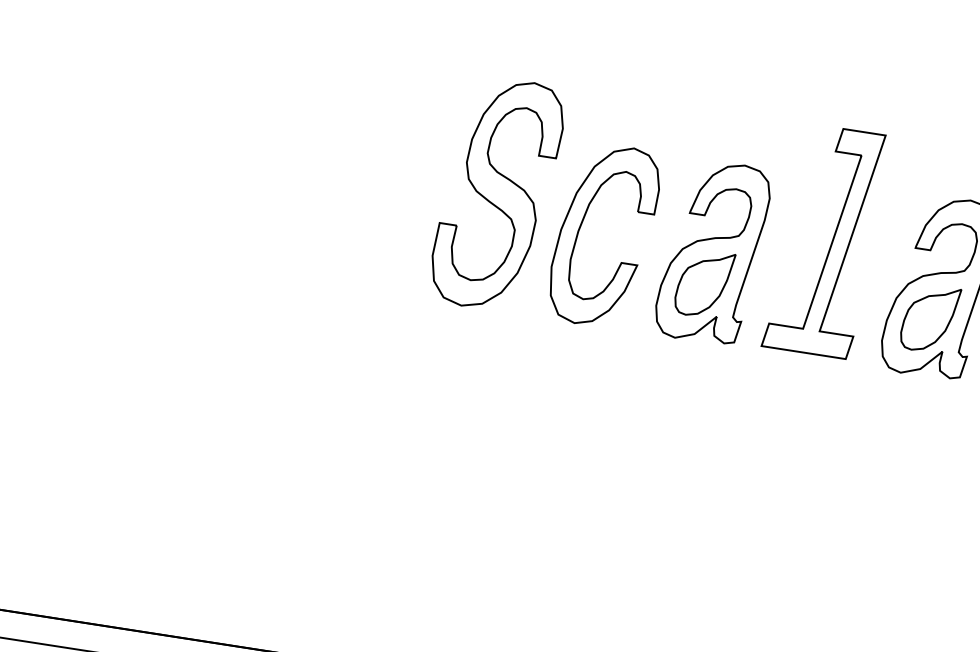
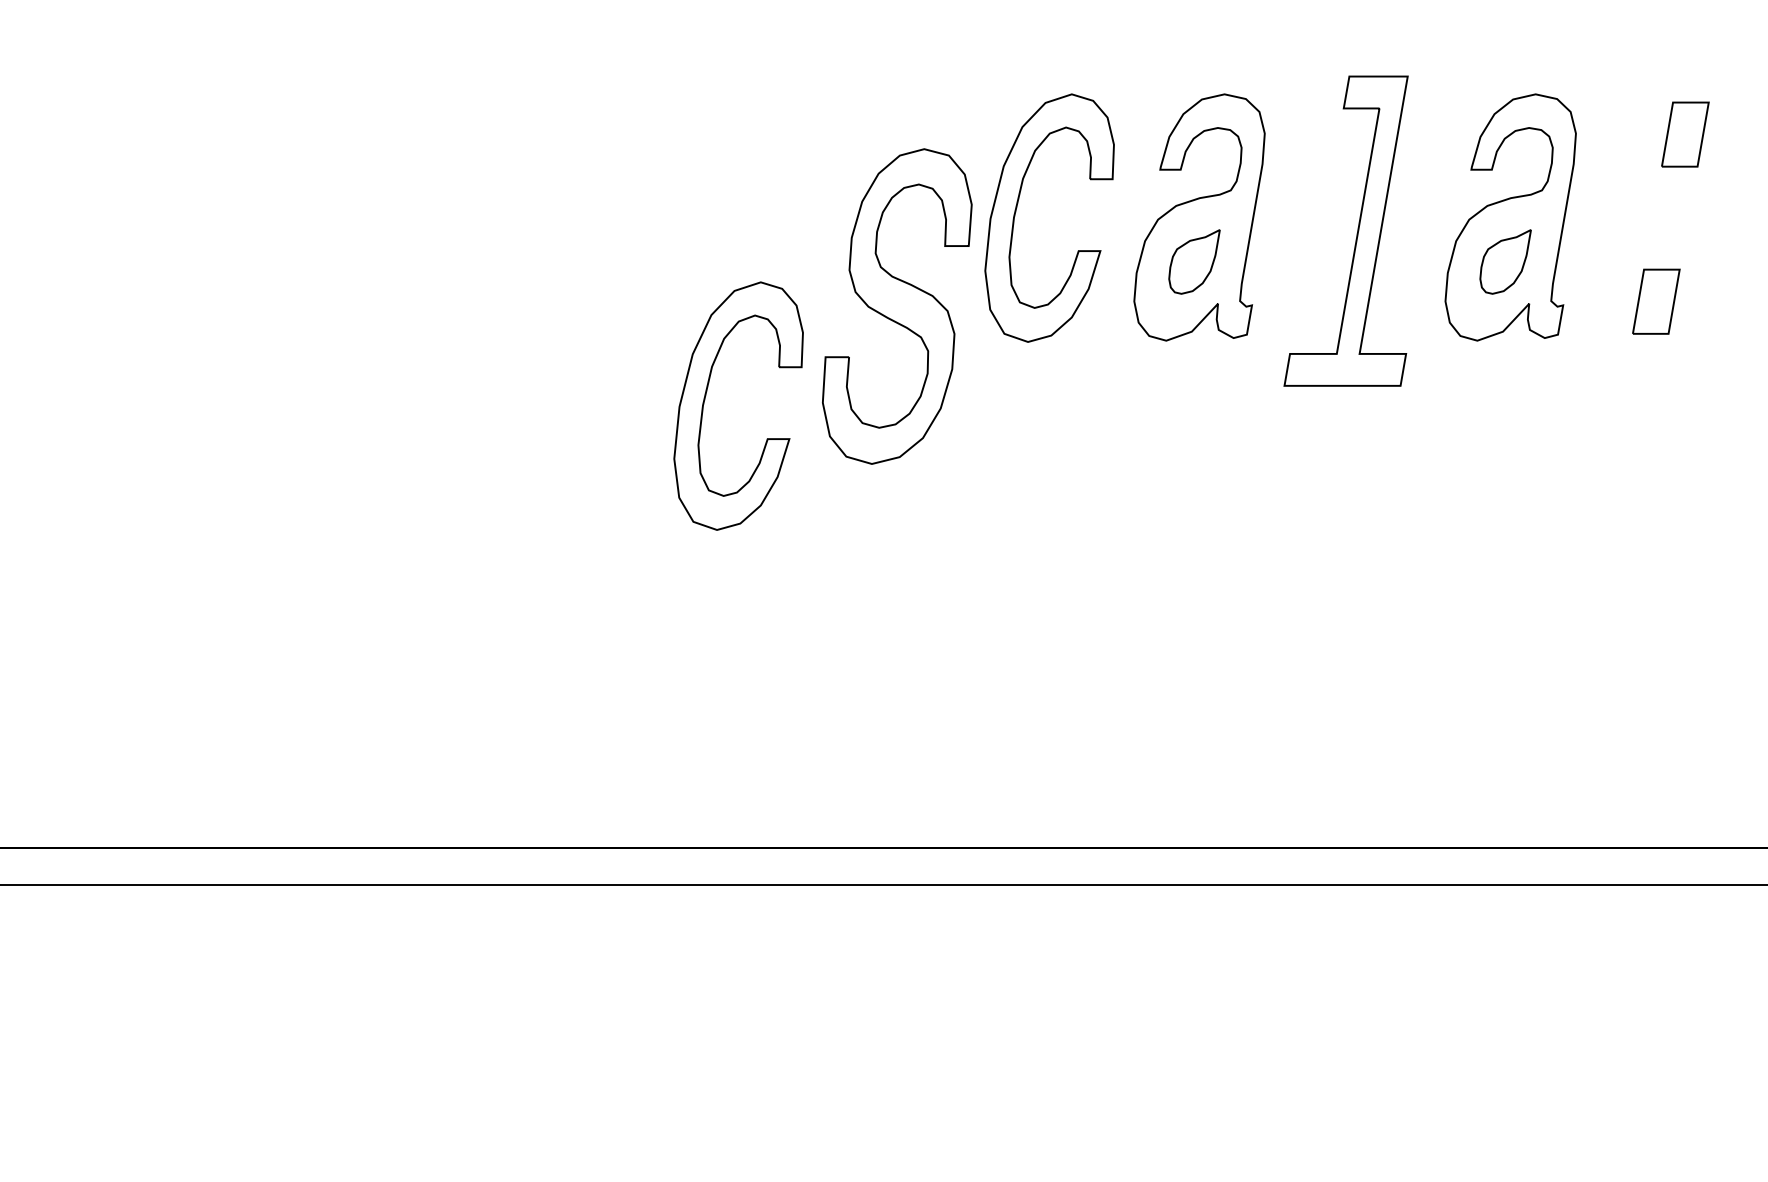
part: (497, 194) -> (897, 306), moved
part: (830, 243) -> (1356, 233), moved
part: (704, 283) -> (1194, 261), size x0.7
part: (930, 318) -> (1505, 261), size x0.7
part: (334, 329) -> (705, 400), added

